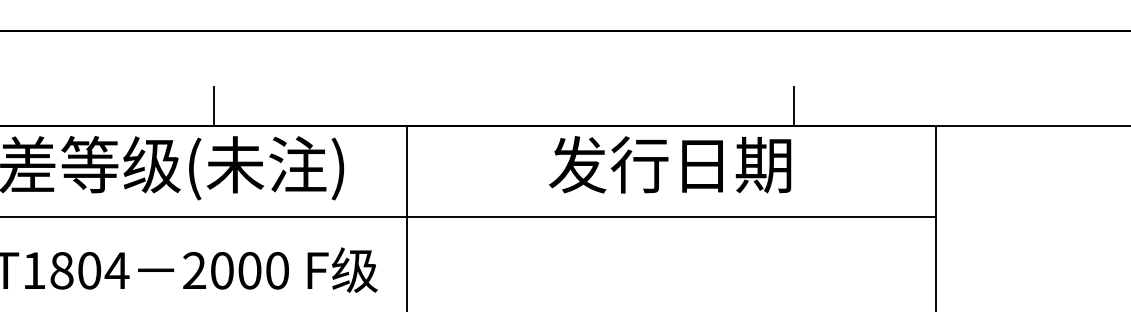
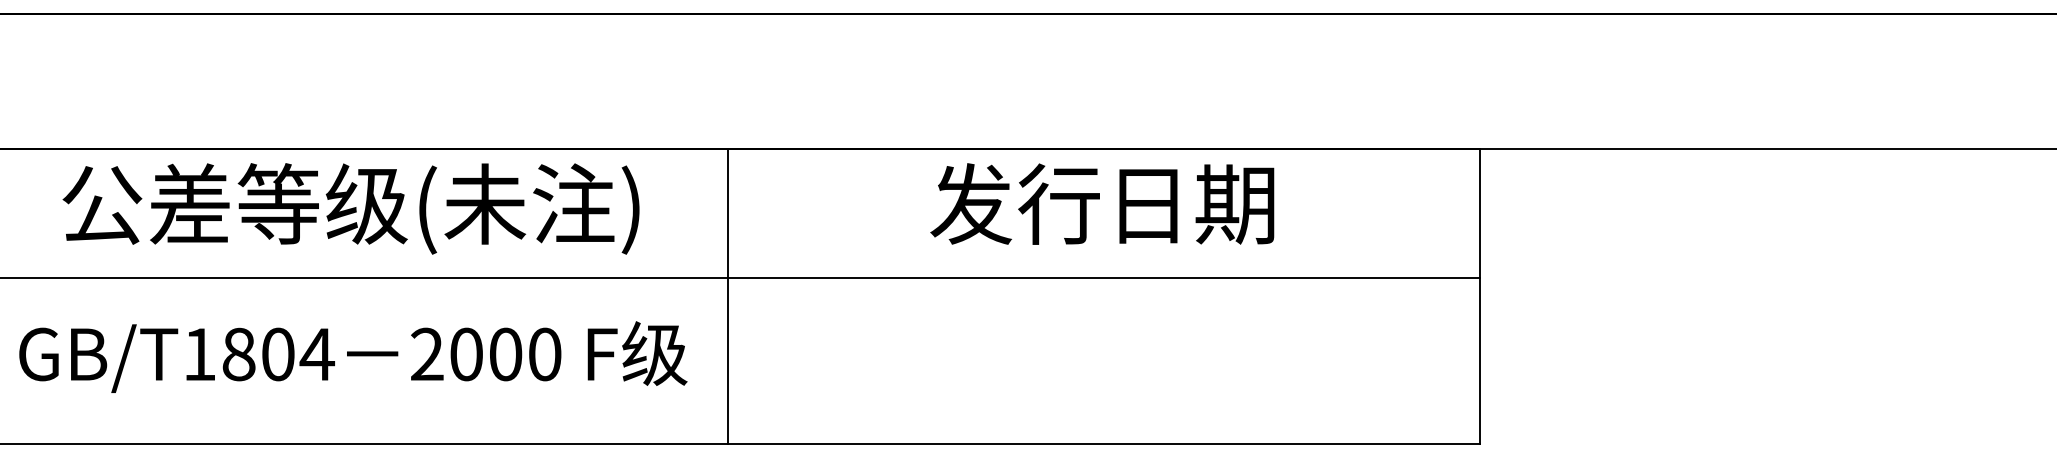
line: (213, 105) -> (454, 120), removed
line: (794, 106) -> (1278, 121), removed

